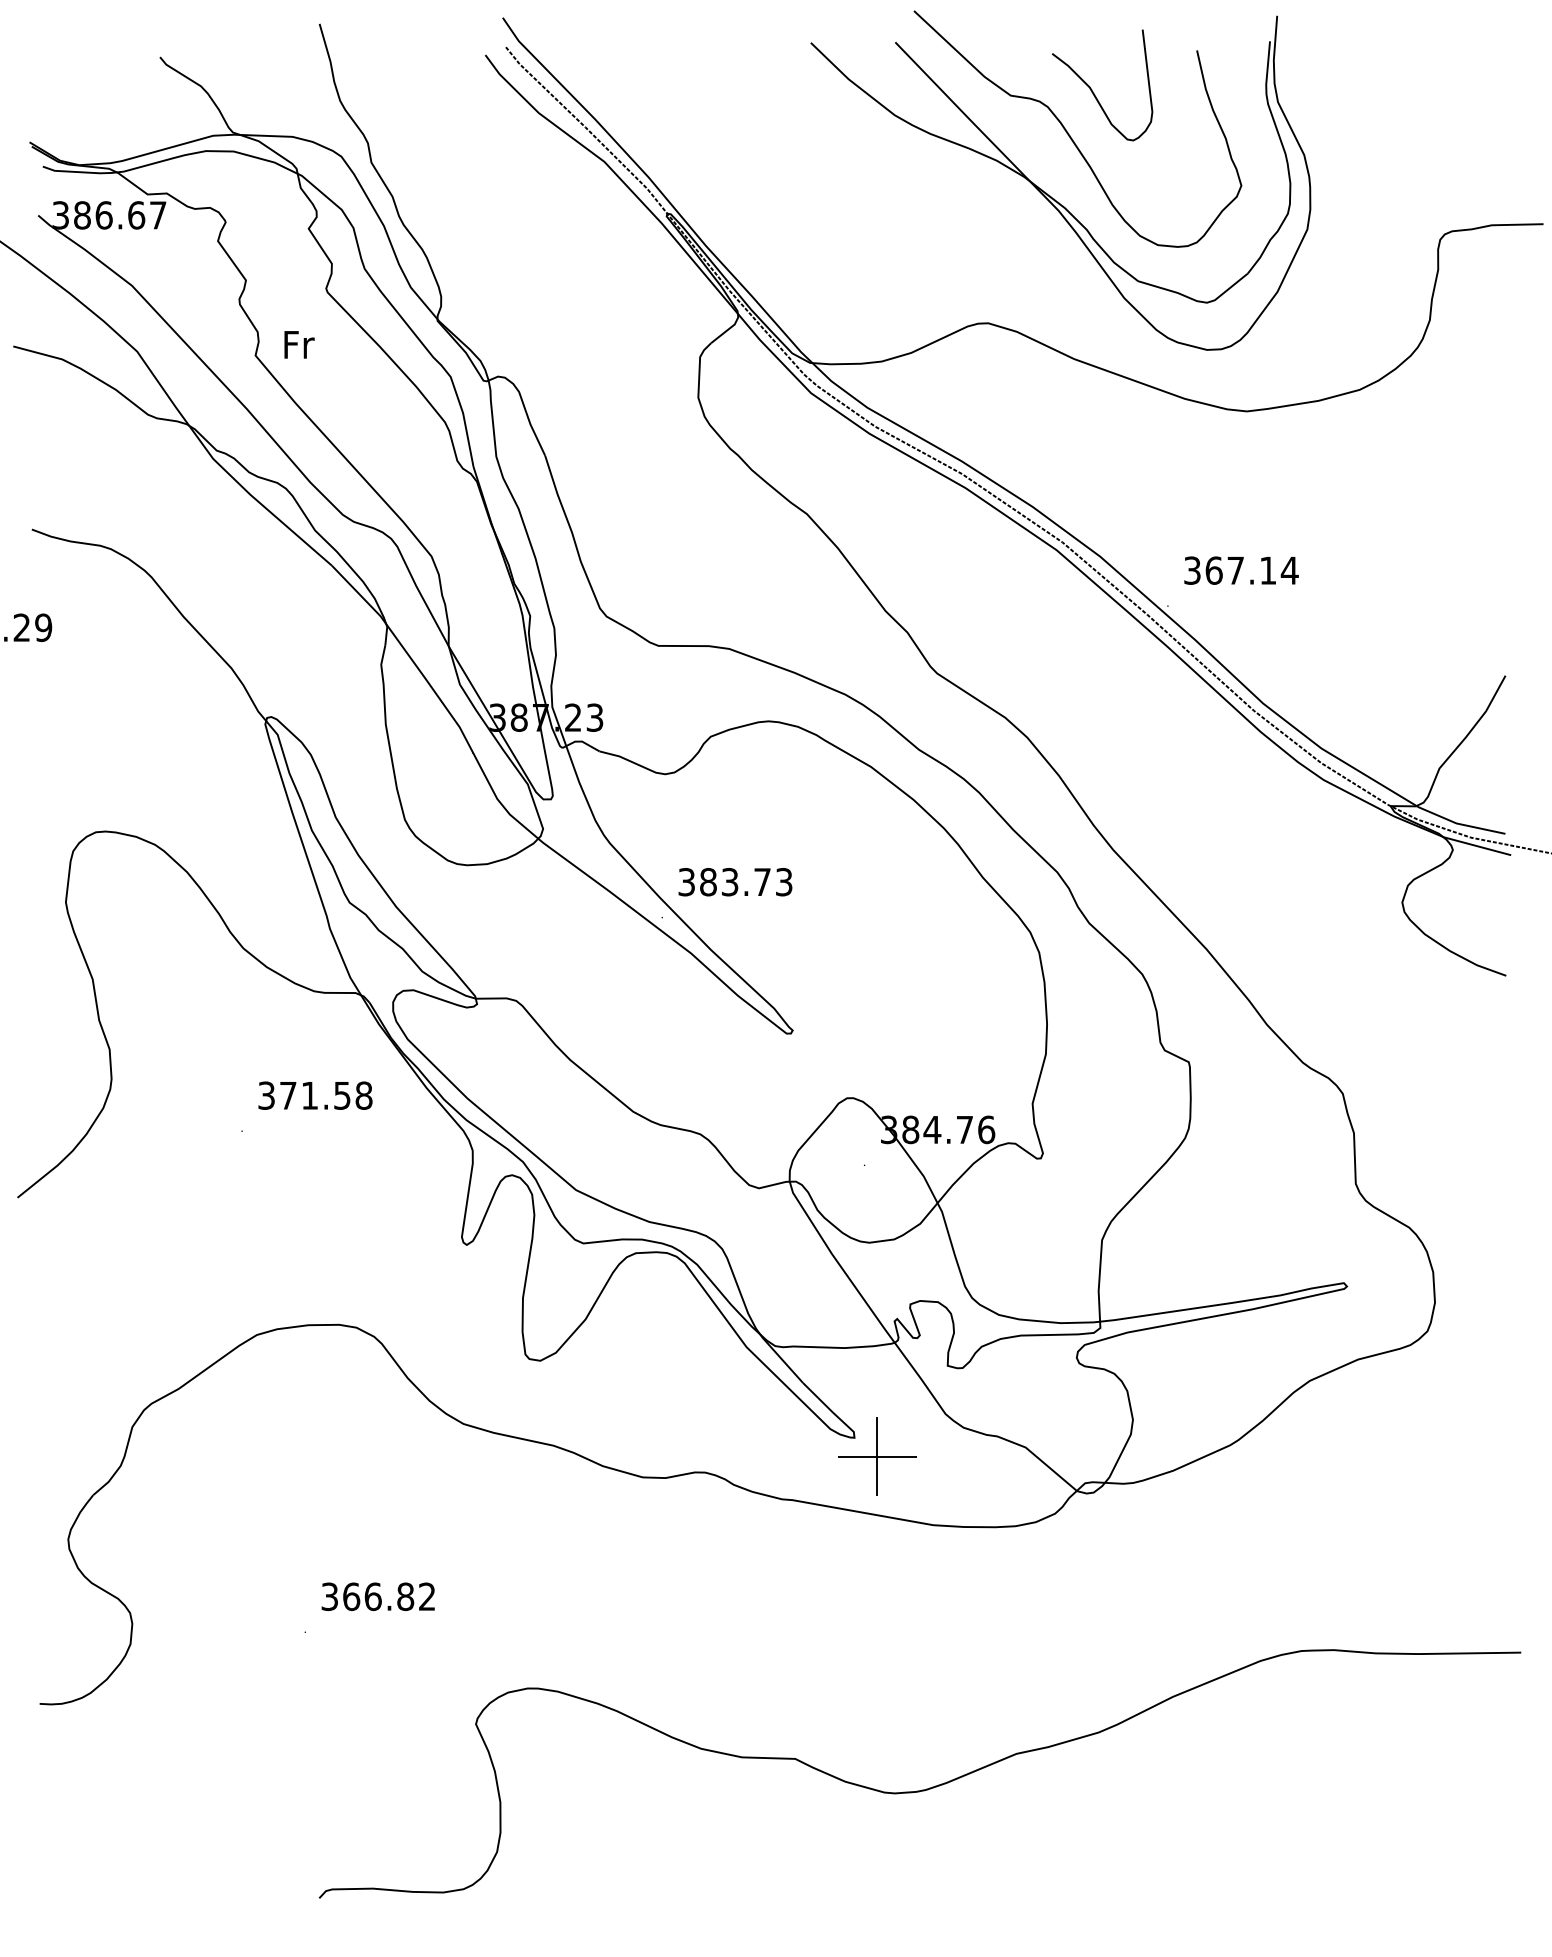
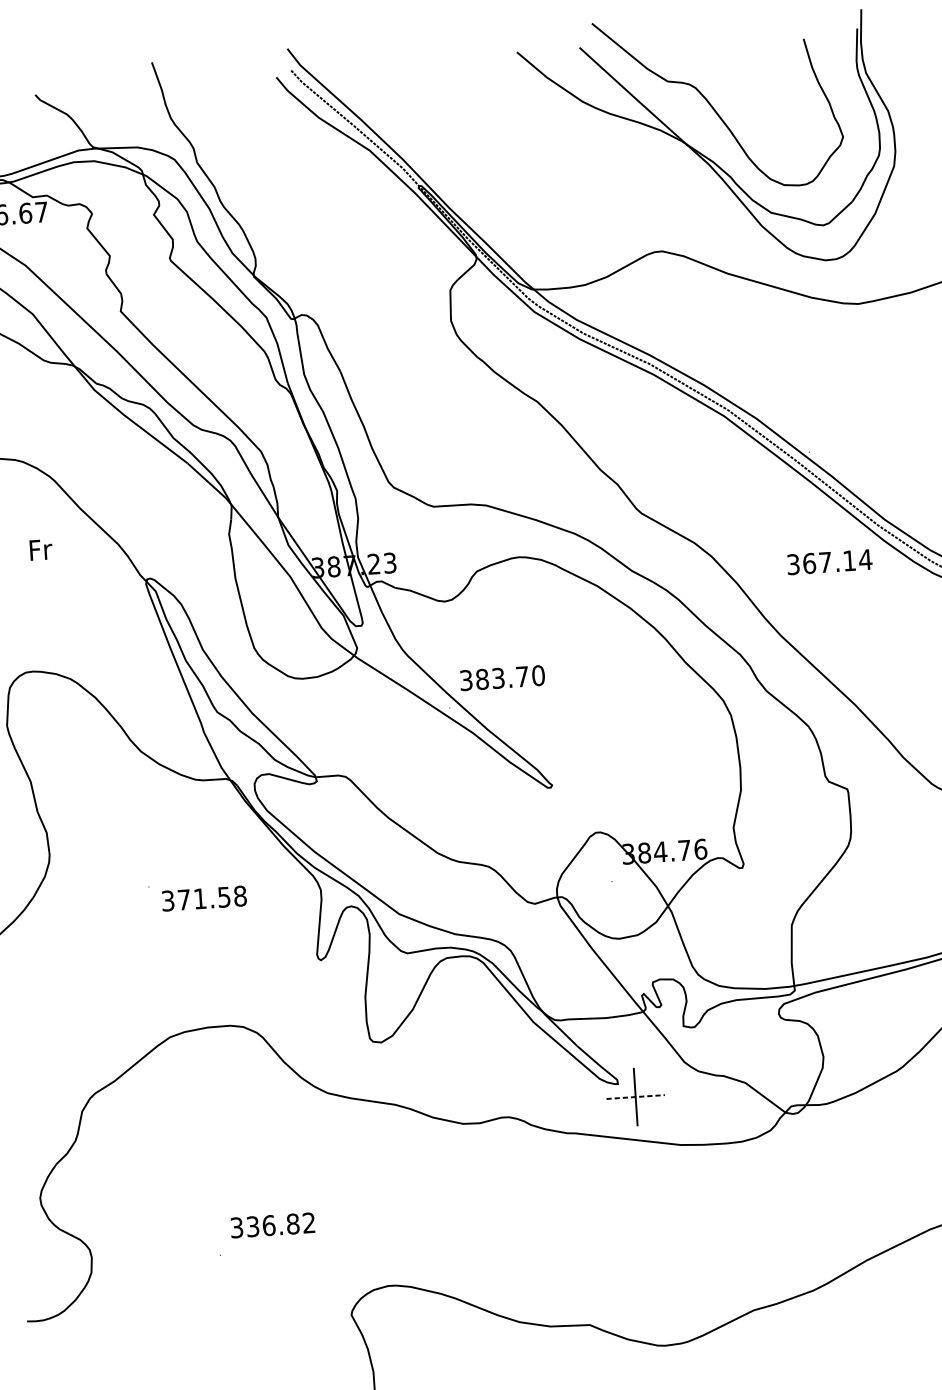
curve: (1092, 89) -> (728, 72), removed
text: (299, 344) -> (41, 549), moved
text: (1241, 570) -> (829, 562), moved
text: (783, 882) -> (538, 675), 383.73 -> 383.70
text: (315, 1095) -> (204, 898), moved
line: (877, 1456) -> (635, 1096), solid -> dashed
text: (351, 1596) -> (252, 1226), 366.82 -> 336.82

